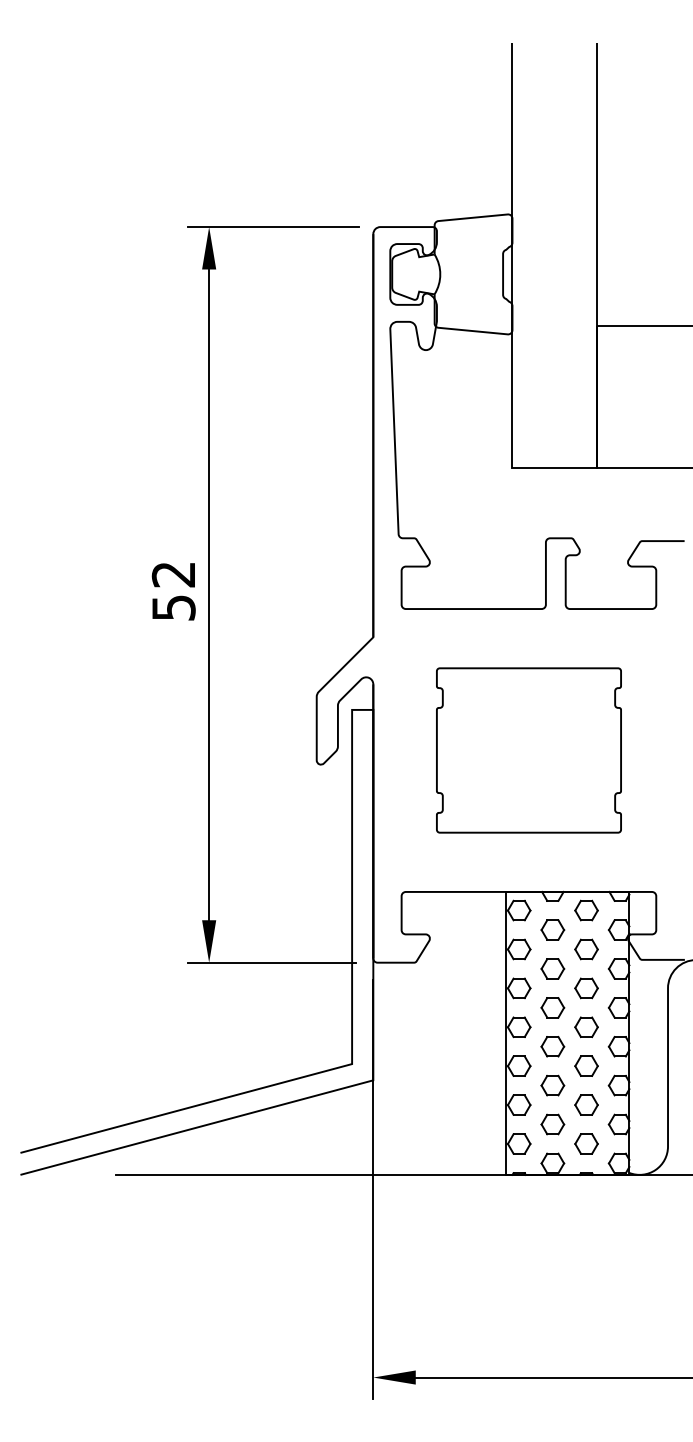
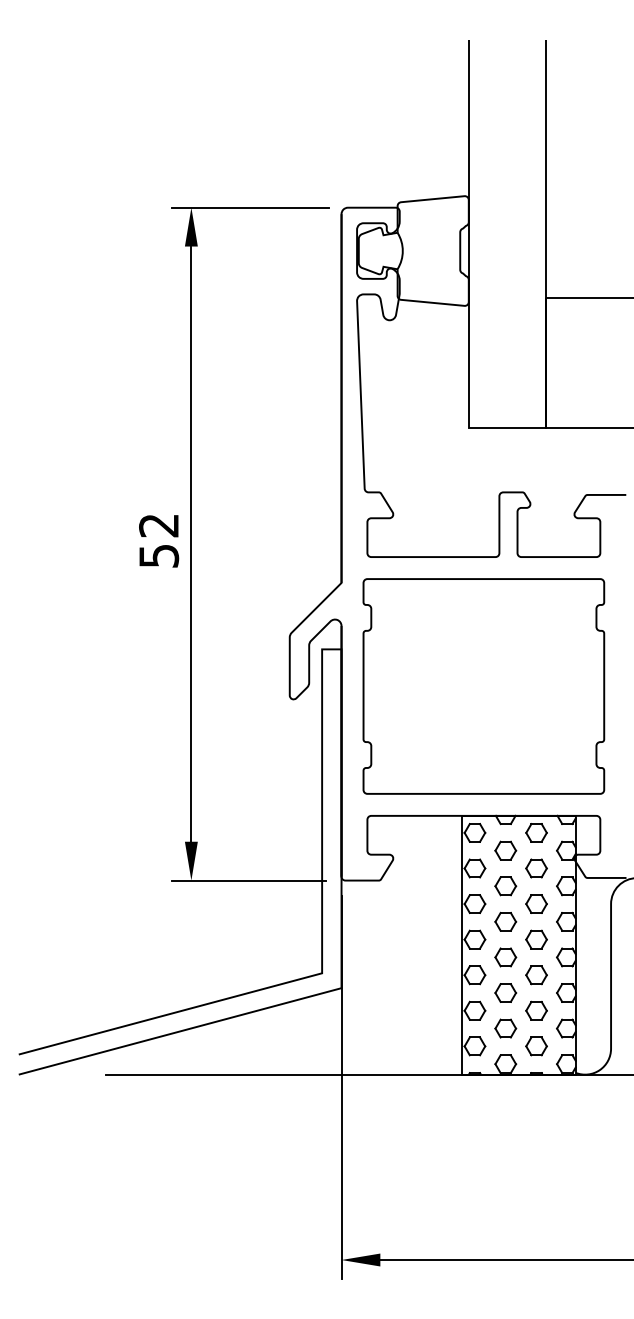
part: (528, 750) -> (483, 686), size x1.43

